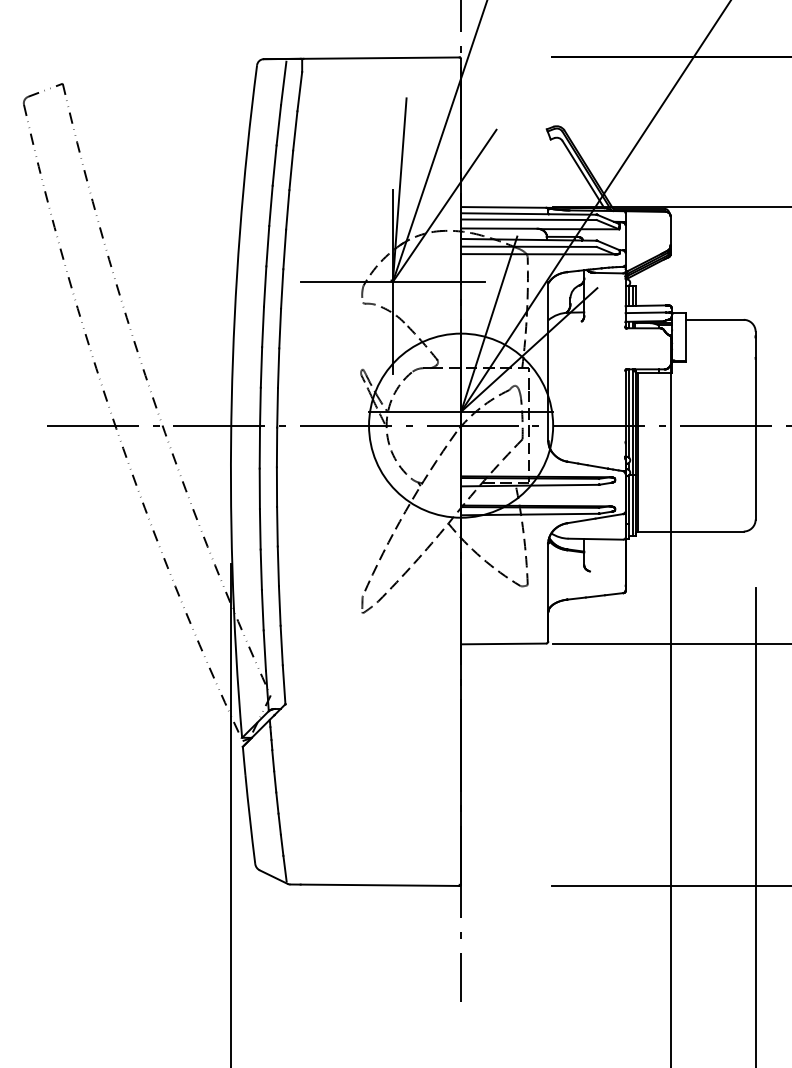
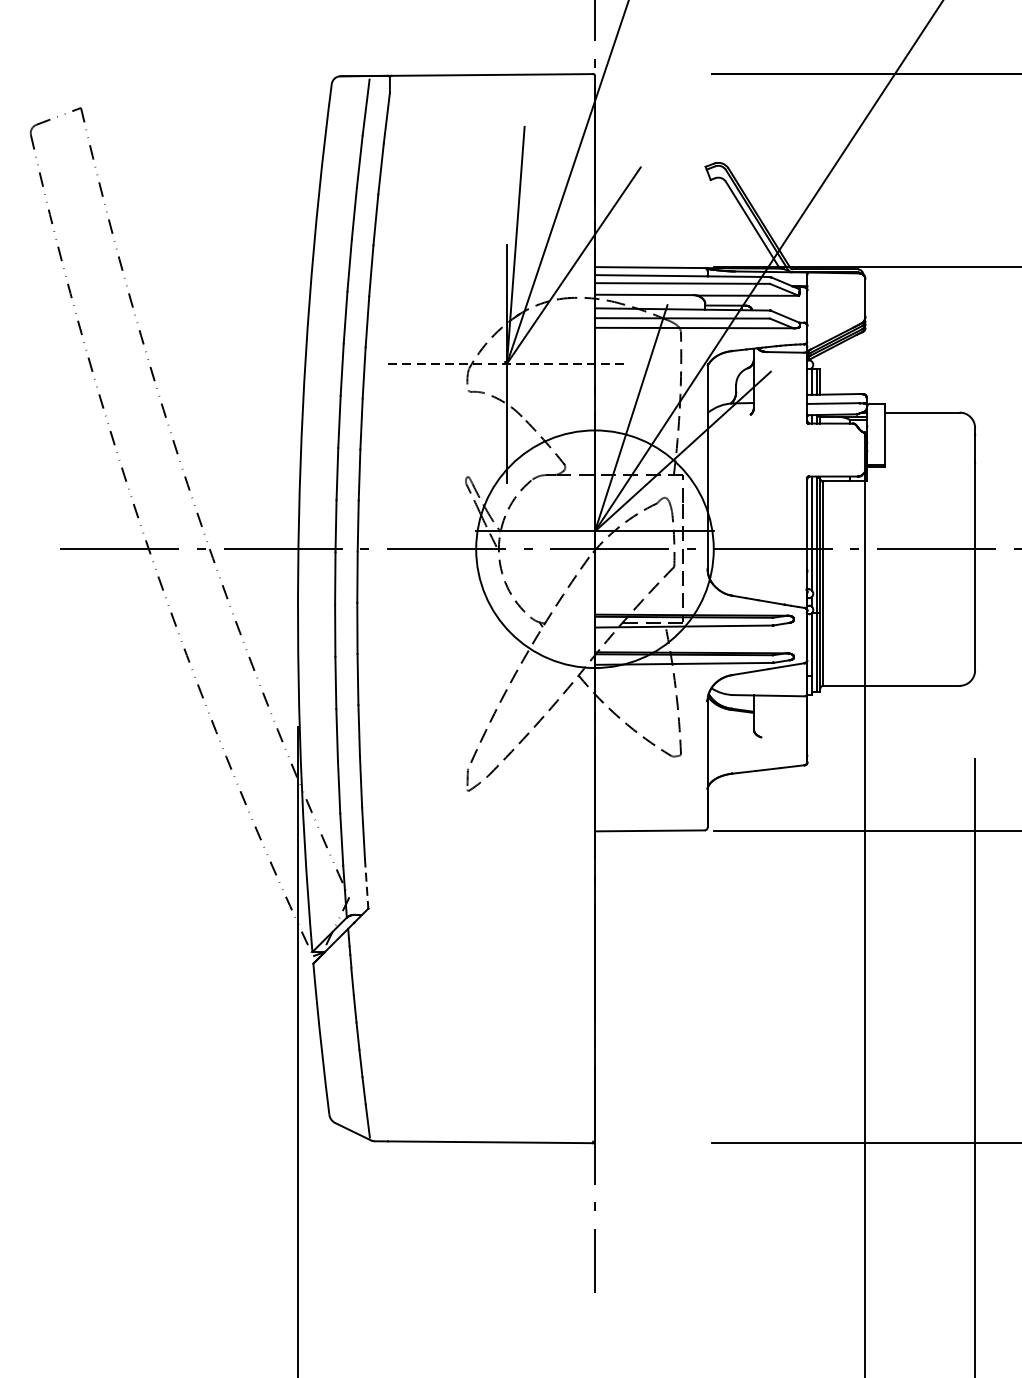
line: (393, 281) -> (507, 363), solid -> dashed
line: (284, 685) -> (367, 884), solid -> dashed

